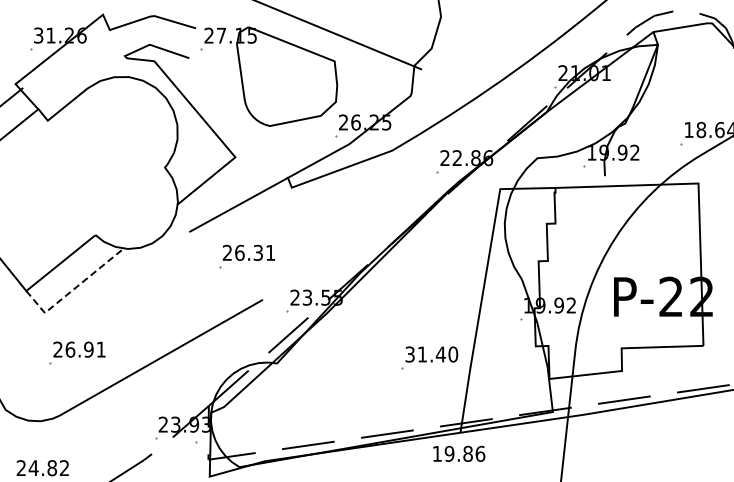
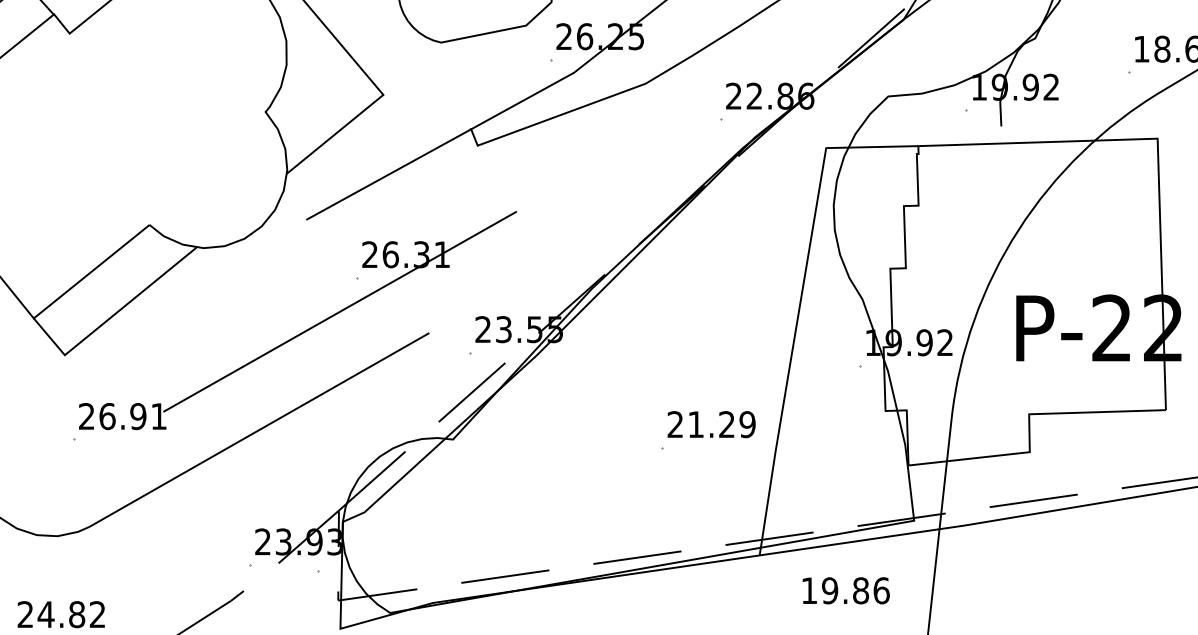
line: (209, 286) -> (340, 310), added
line: (73, 289) -> (112, 315), dashed -> solid
text: (431, 354) -> (711, 424), 31.40 -> 21.29
text: (459, 453) -> (846, 590), moved

